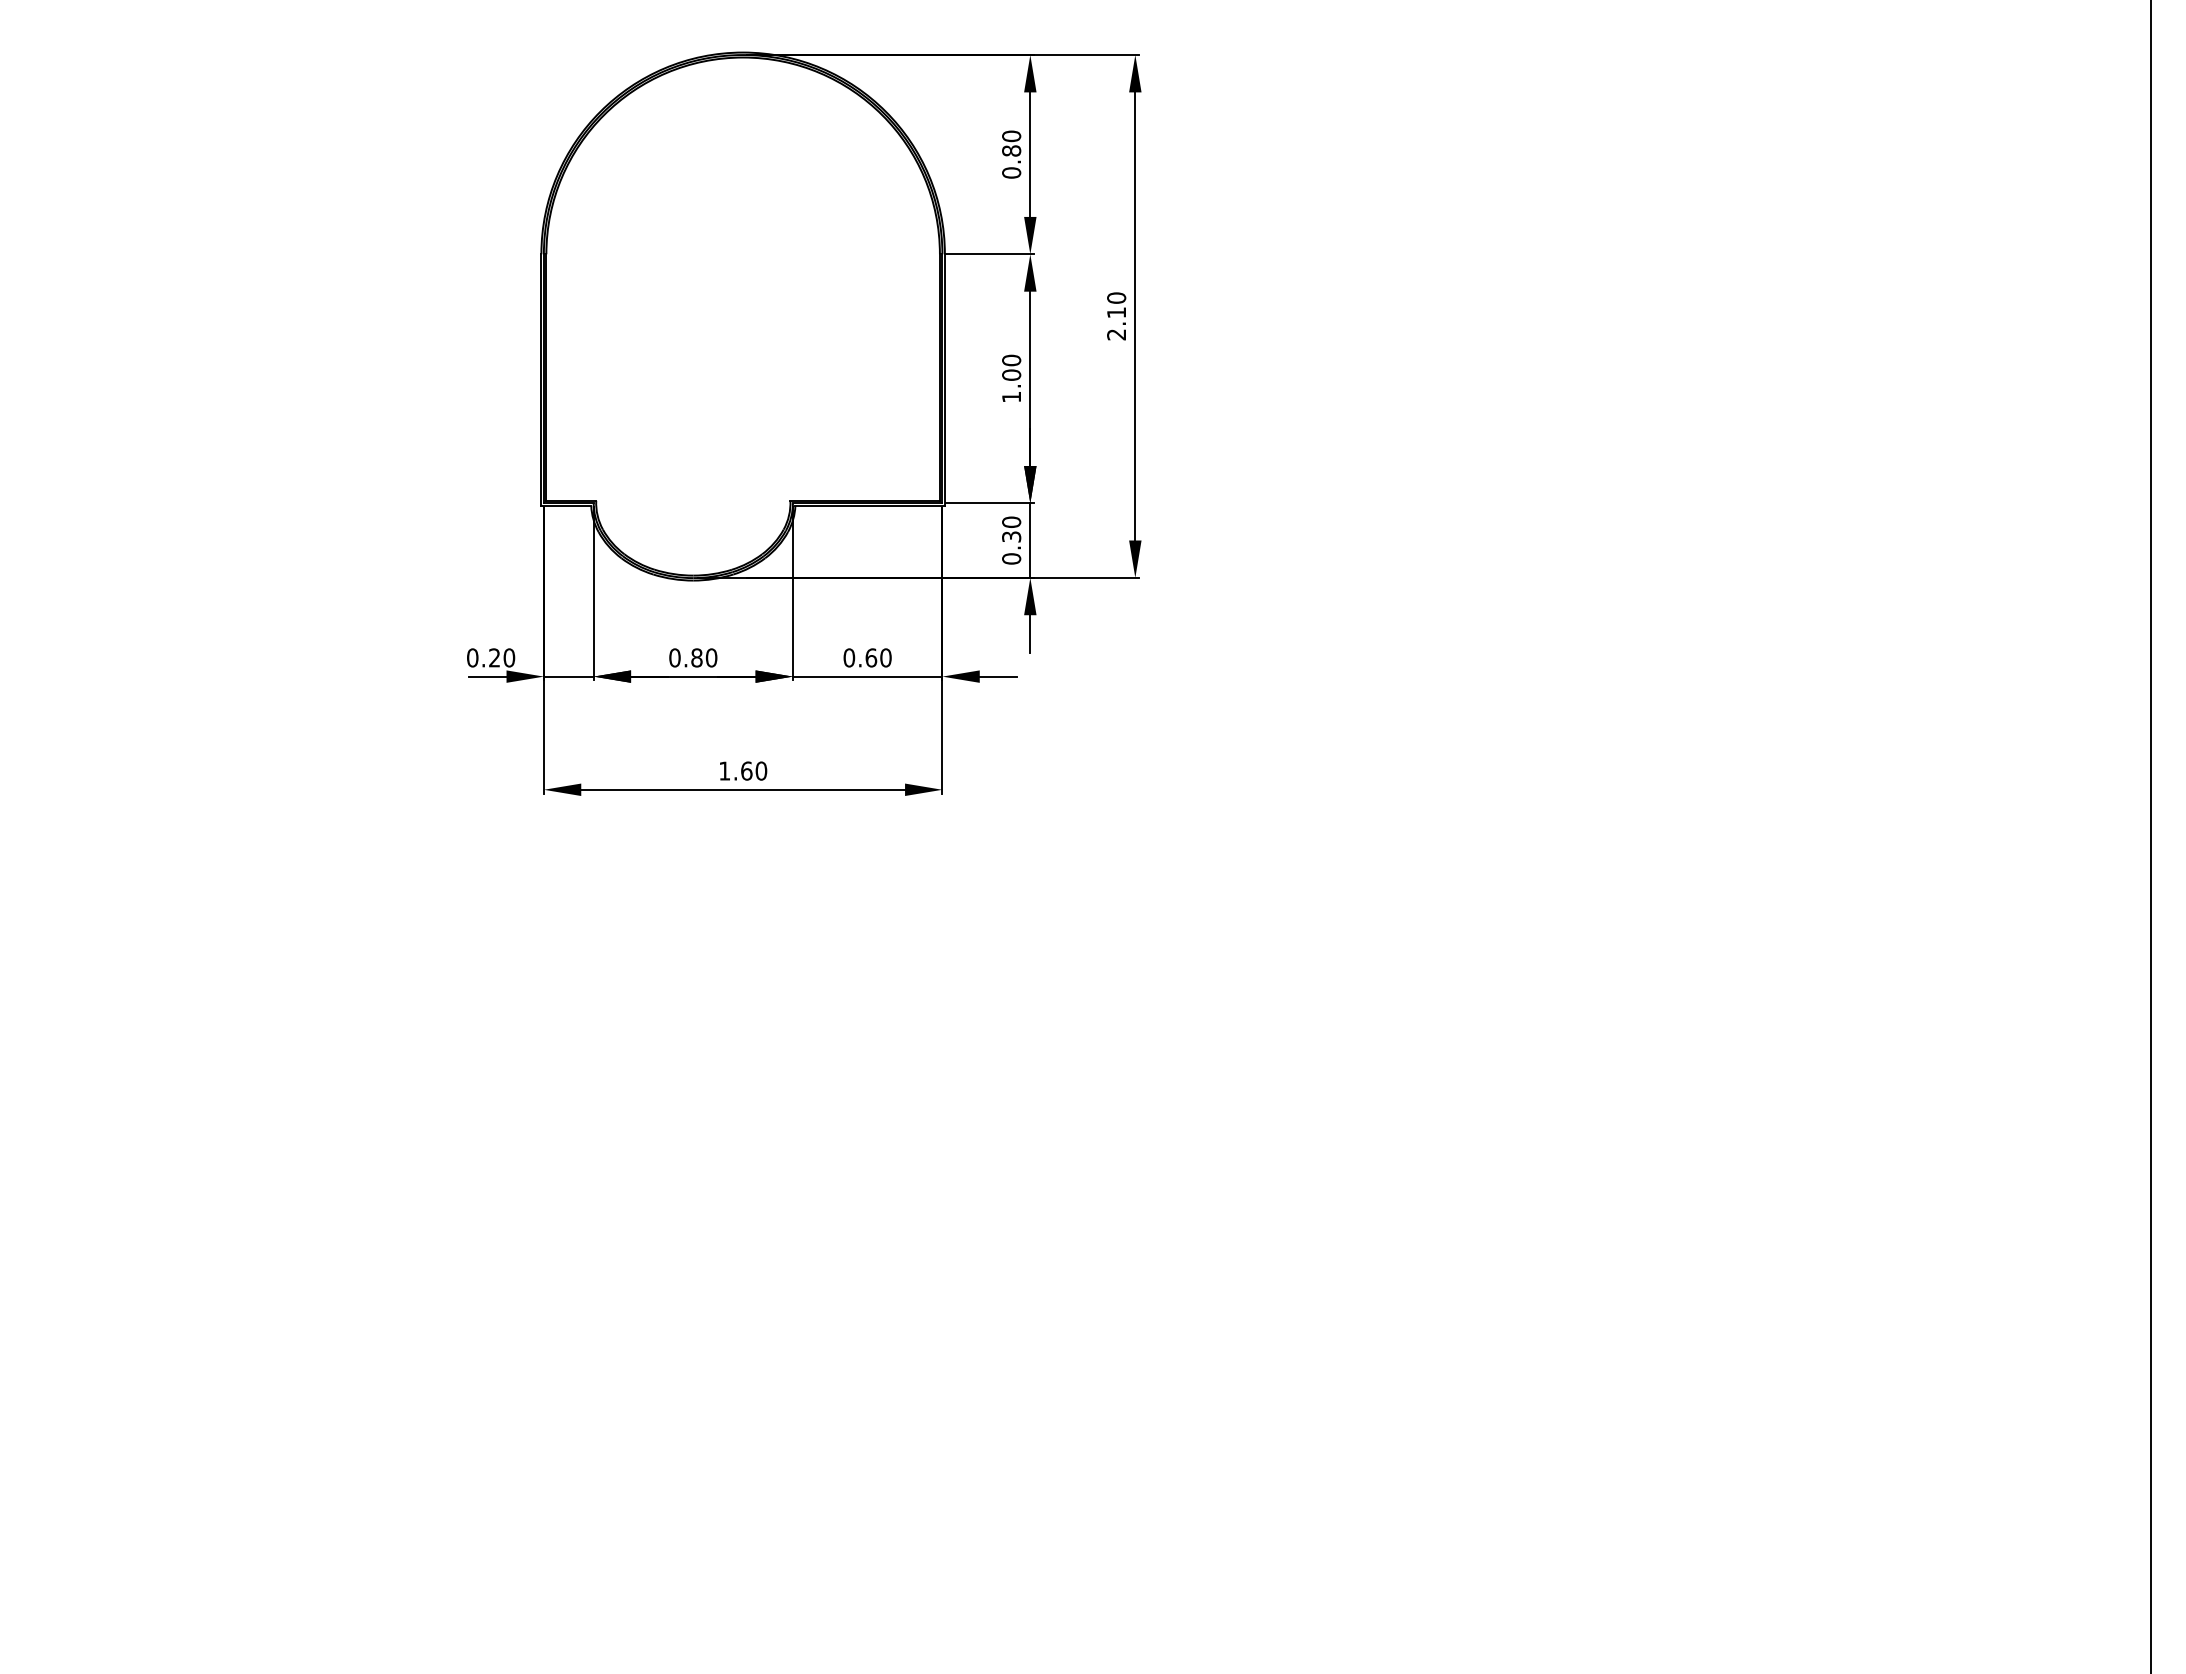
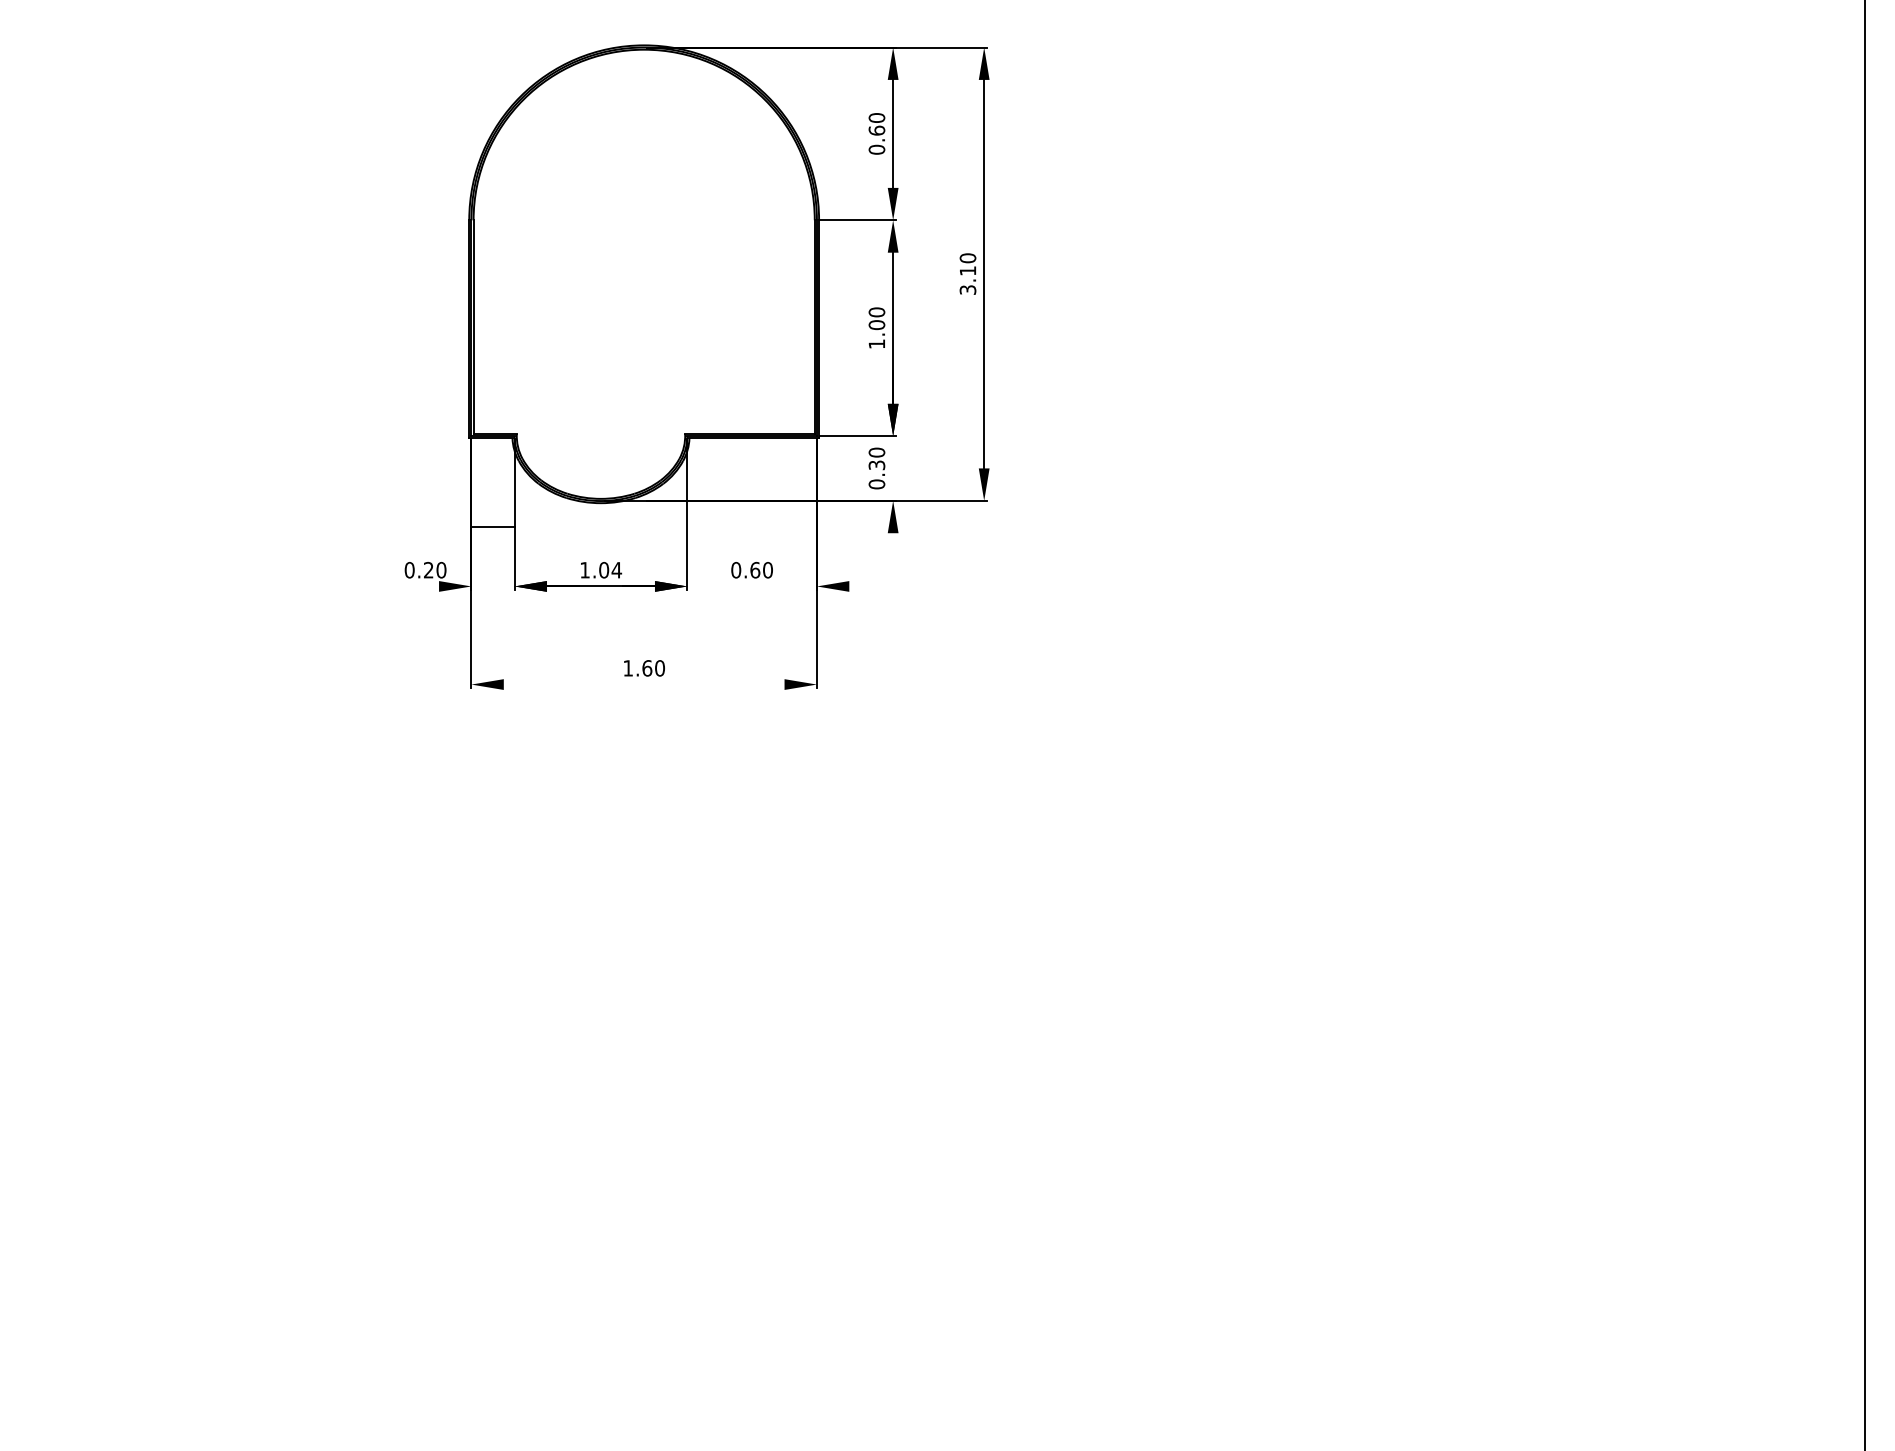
text: (1011, 150) -> (876, 130), 0.80 -> 0.60
text: (1116, 334) -> (967, 289), 2.10 -> 3.10
line: (1030, 540) -> (893, 468), removed
line: (1030, 633) -> (893, 549), removed
text: (693, 657) -> (601, 569), 0.80 -> 1.04
line: (487, 676) -> (422, 586), removed
line: (568, 676) -> (492, 526), moved
line: (867, 676) -> (751, 586), removed
line: (998, 676) -> (865, 586), removed
line: (743, 789) -> (644, 684), removed

